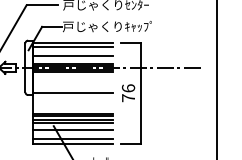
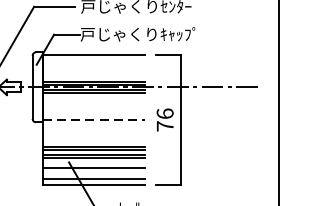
line: (73, 46) -> (94, 59), removed
line: (73, 55) -> (94, 71), removed
line: (73, 93) -> (94, 120), solid -> dashed

